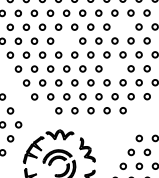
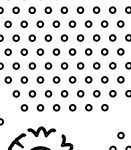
circle: (122, 26) -> (104, 23), added
circle: (66, 40) -> (48, 37), added
circle: (114, 68) -> (96, 65), added
circle: (42, 110) -> (24, 107), added

